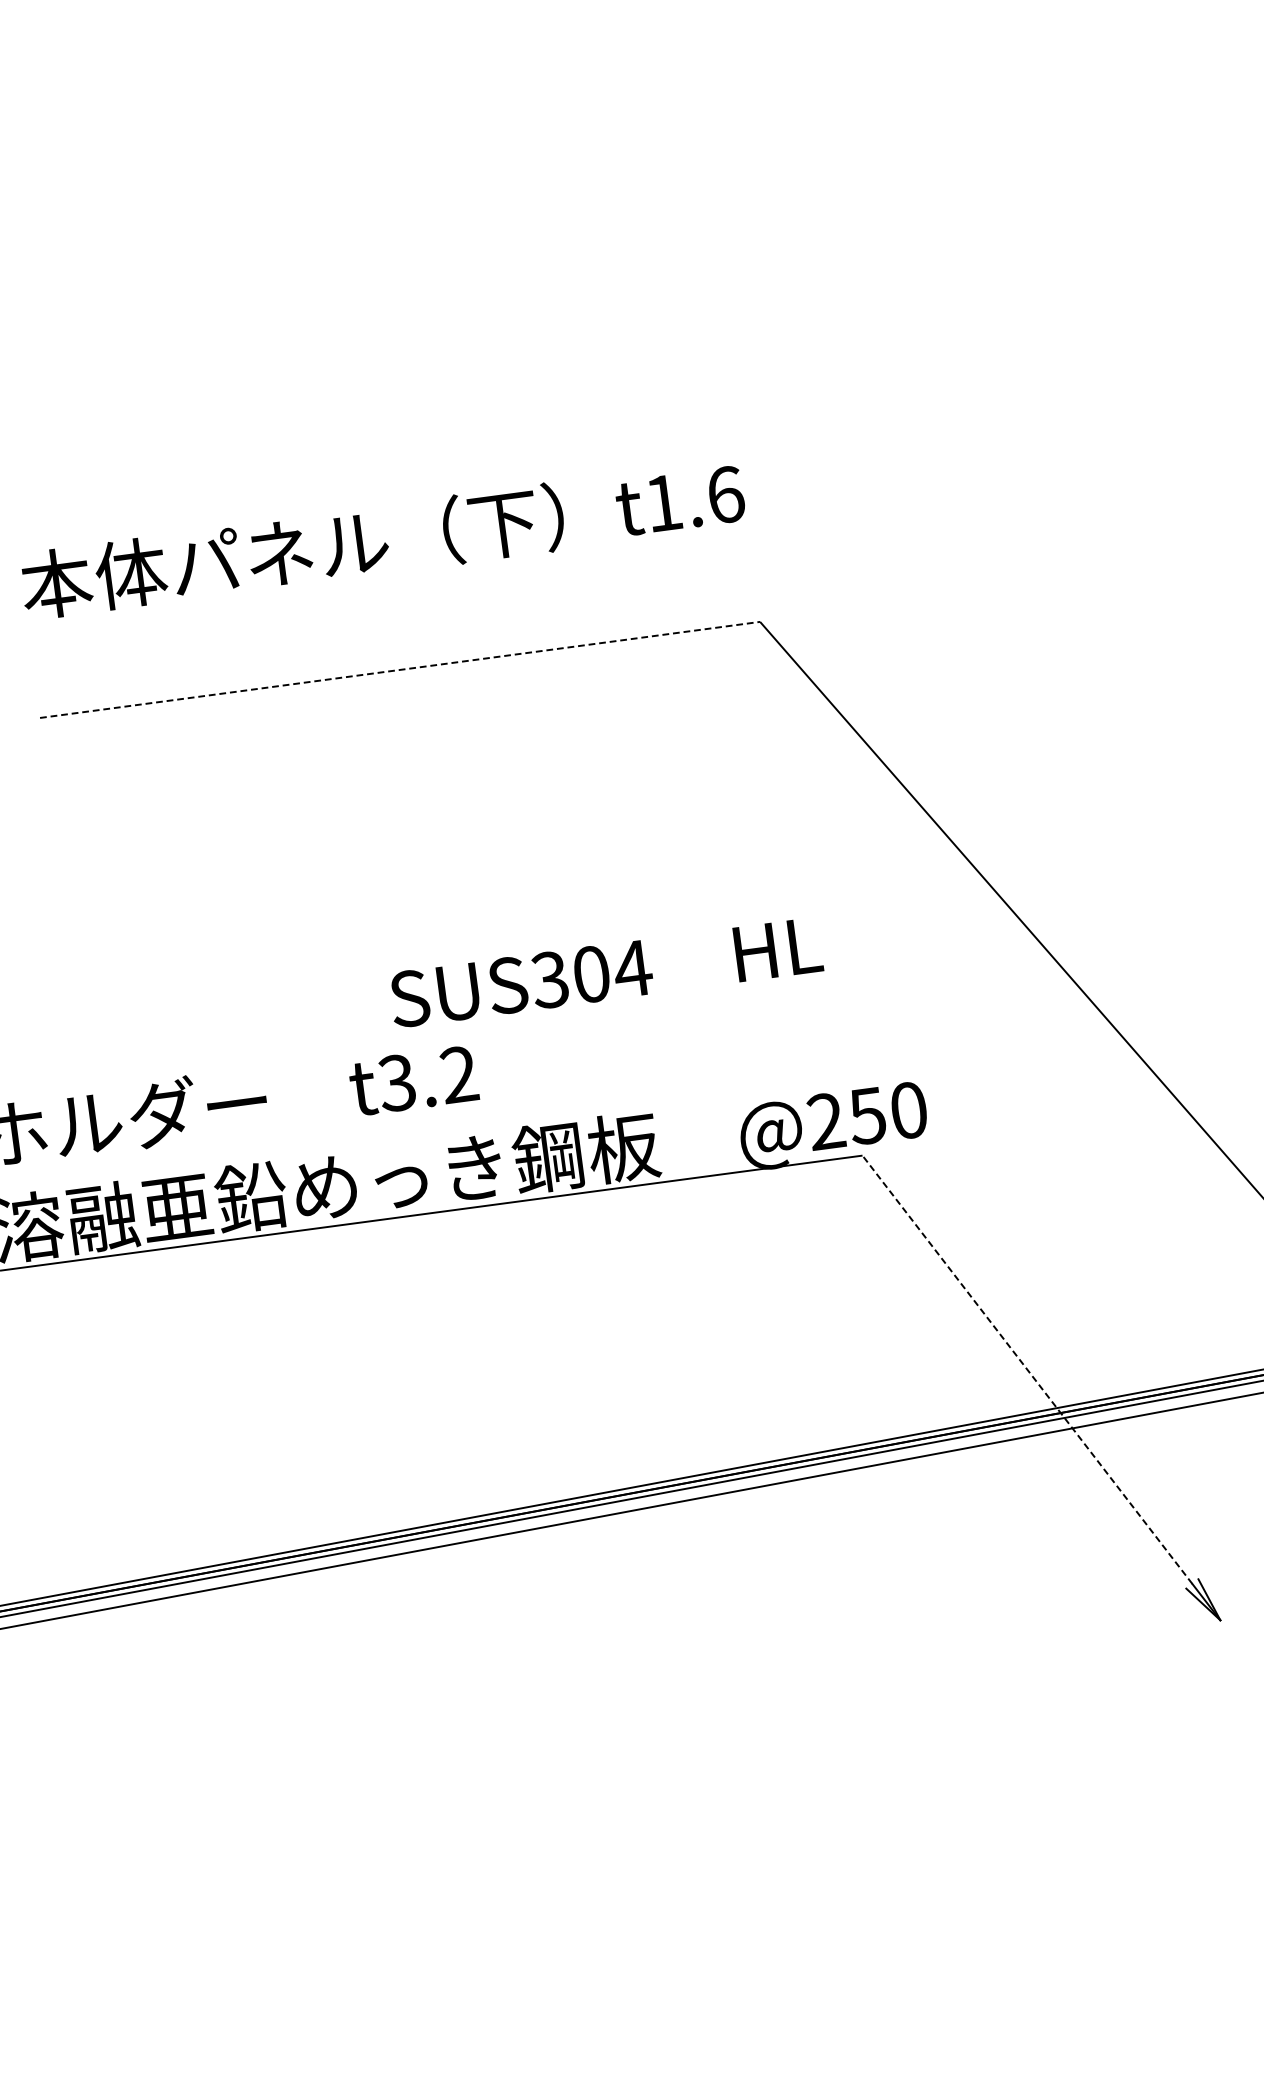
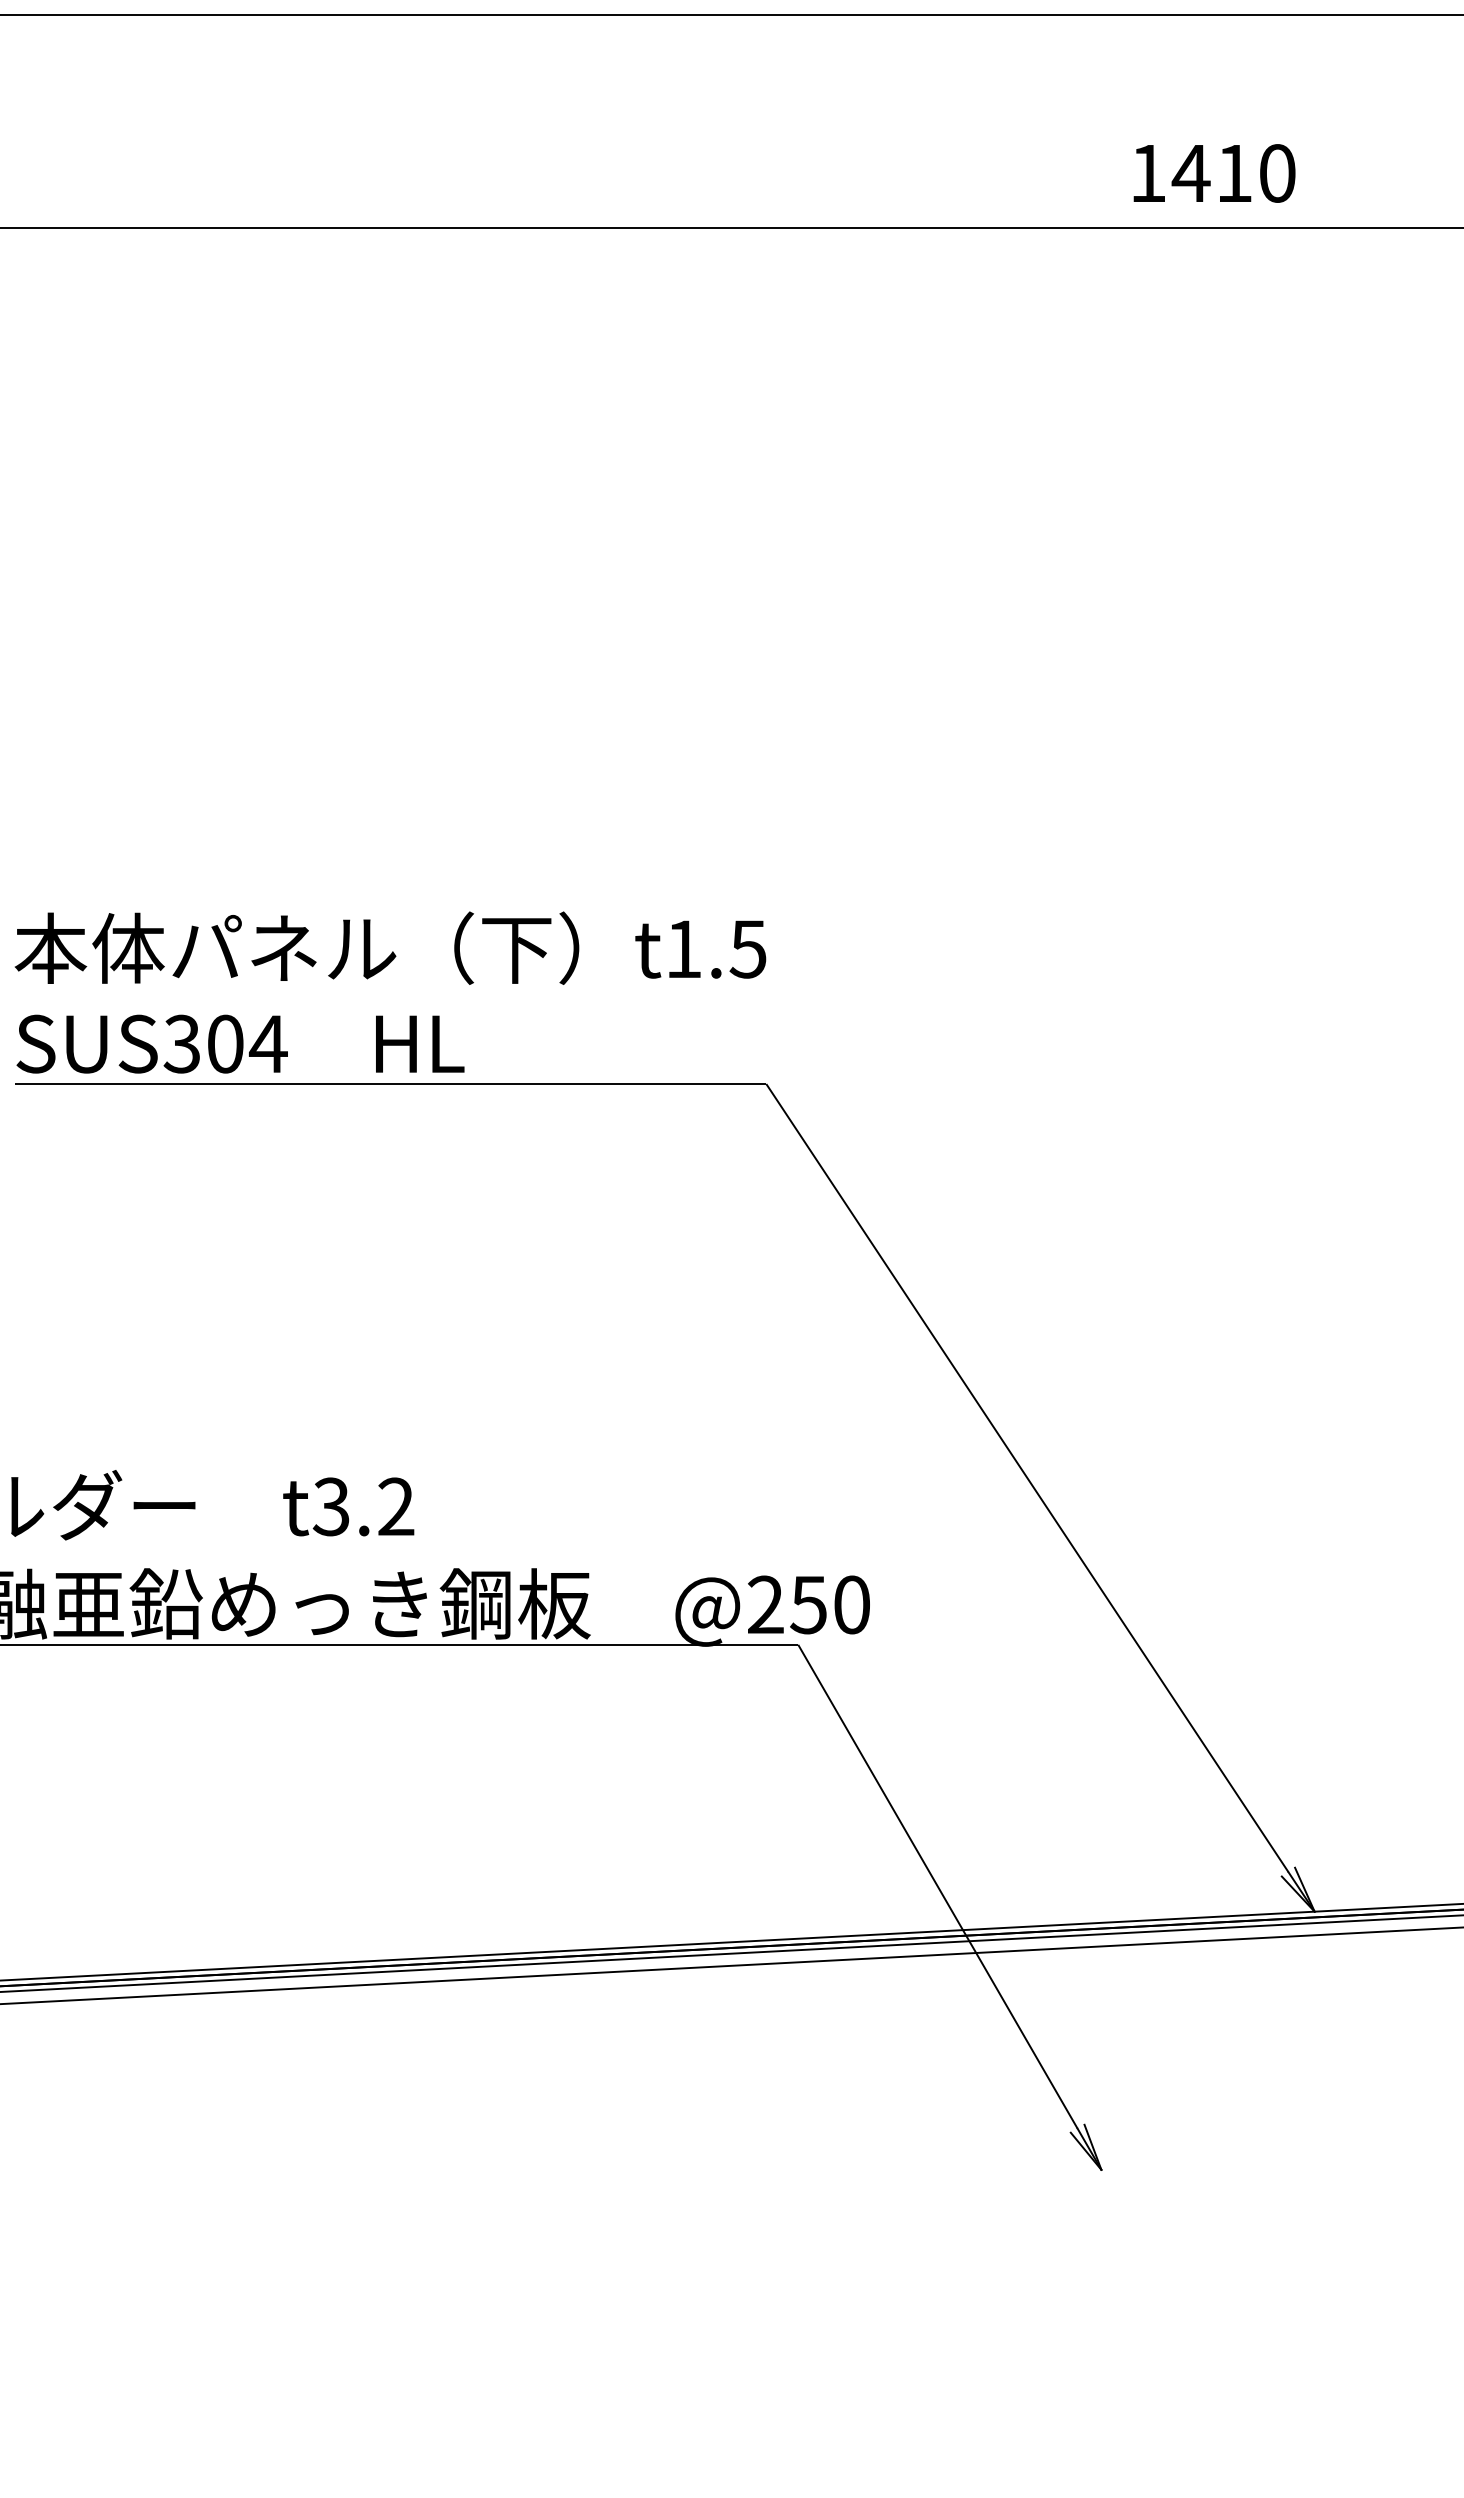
text: (724, 494) -> (747, 948), t1.6 -> t1.5
line: (400, 670) -> (391, 1084), dashed -> solid
text: (605, 971) -> (240, 1043), moved
line: (1026, 1369) -> (937, 1886), dashed -> solid

